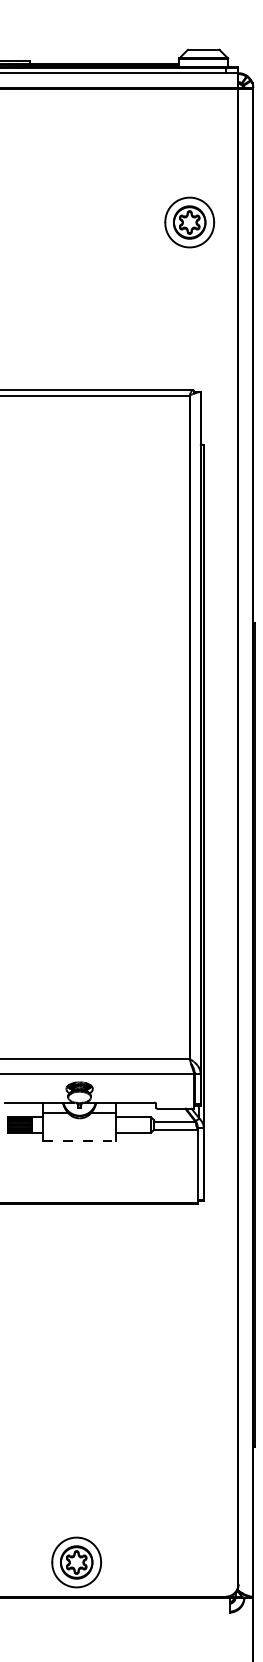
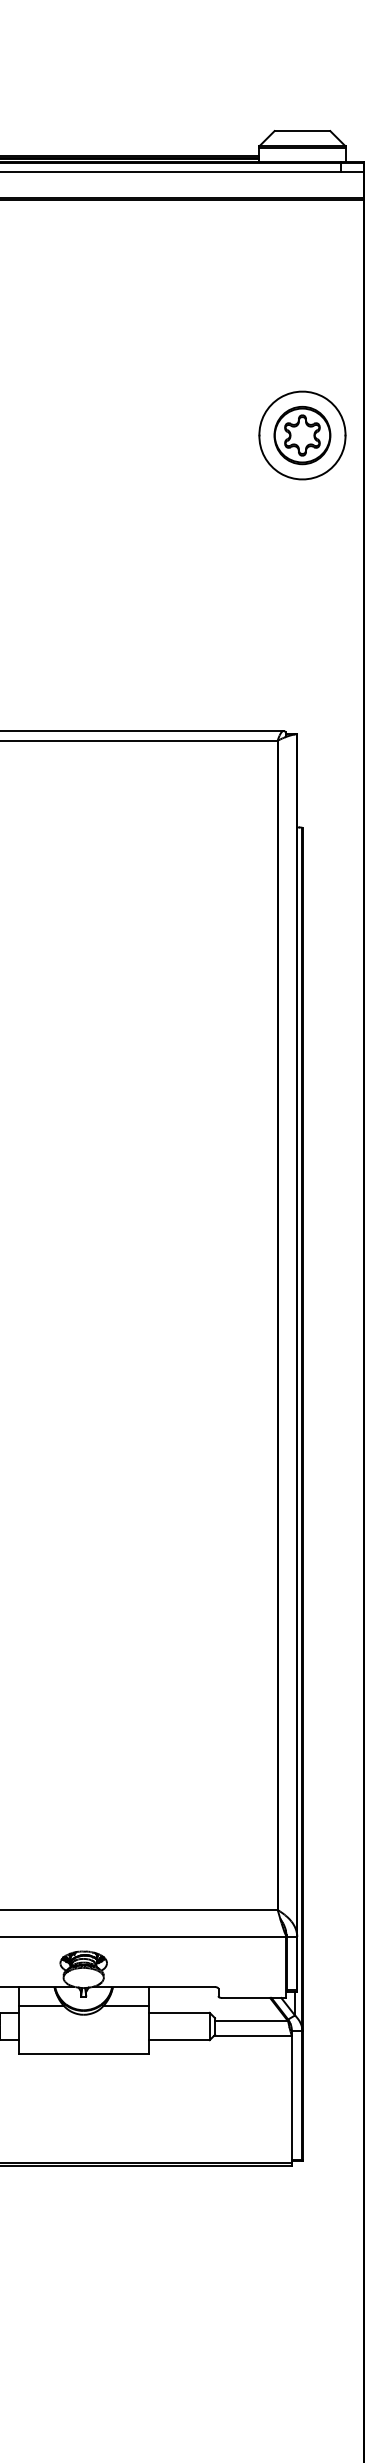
part: (189, 222) -> (302, 435), moved
line: (79, 1140) -> (83, 2053), dashed -> solid

